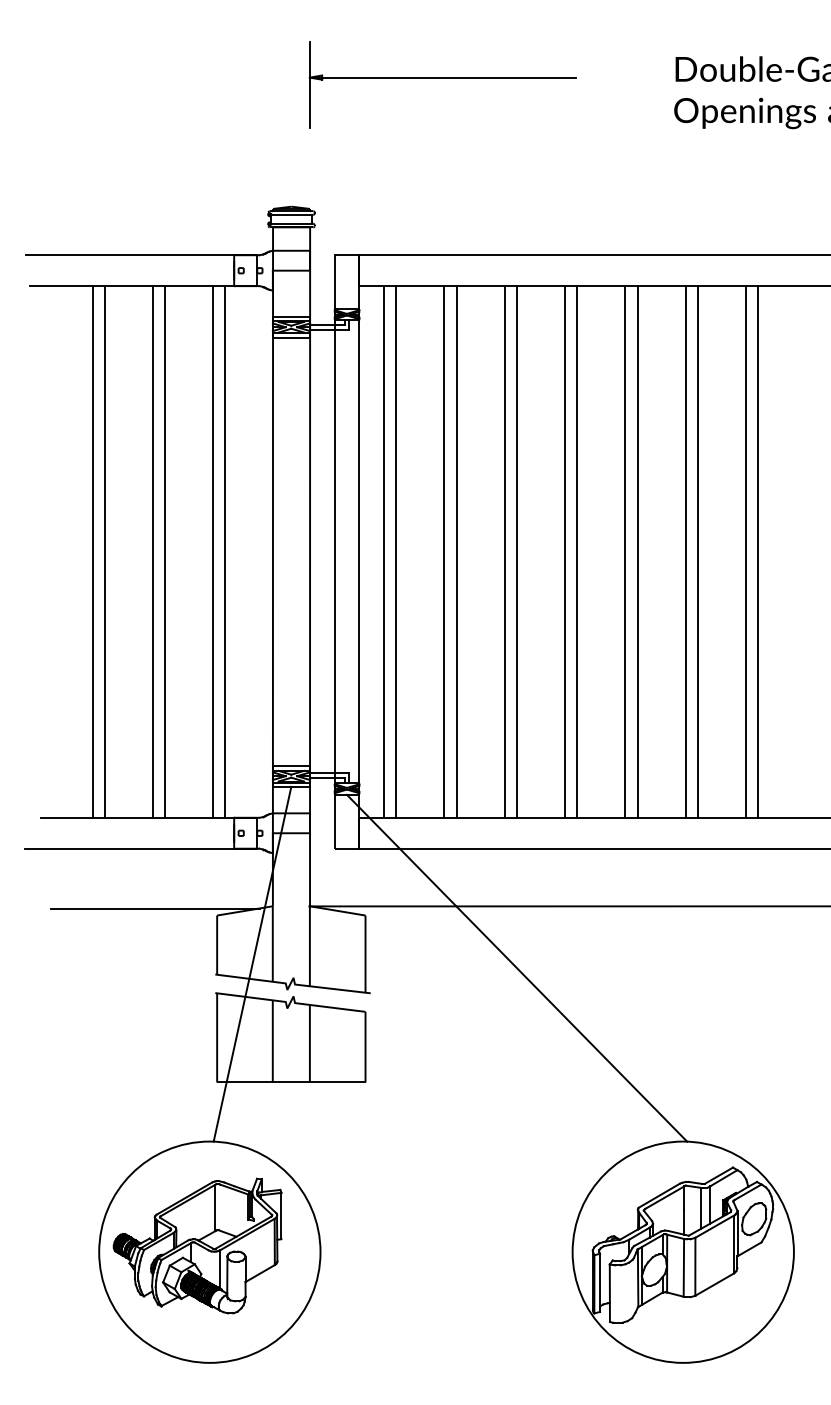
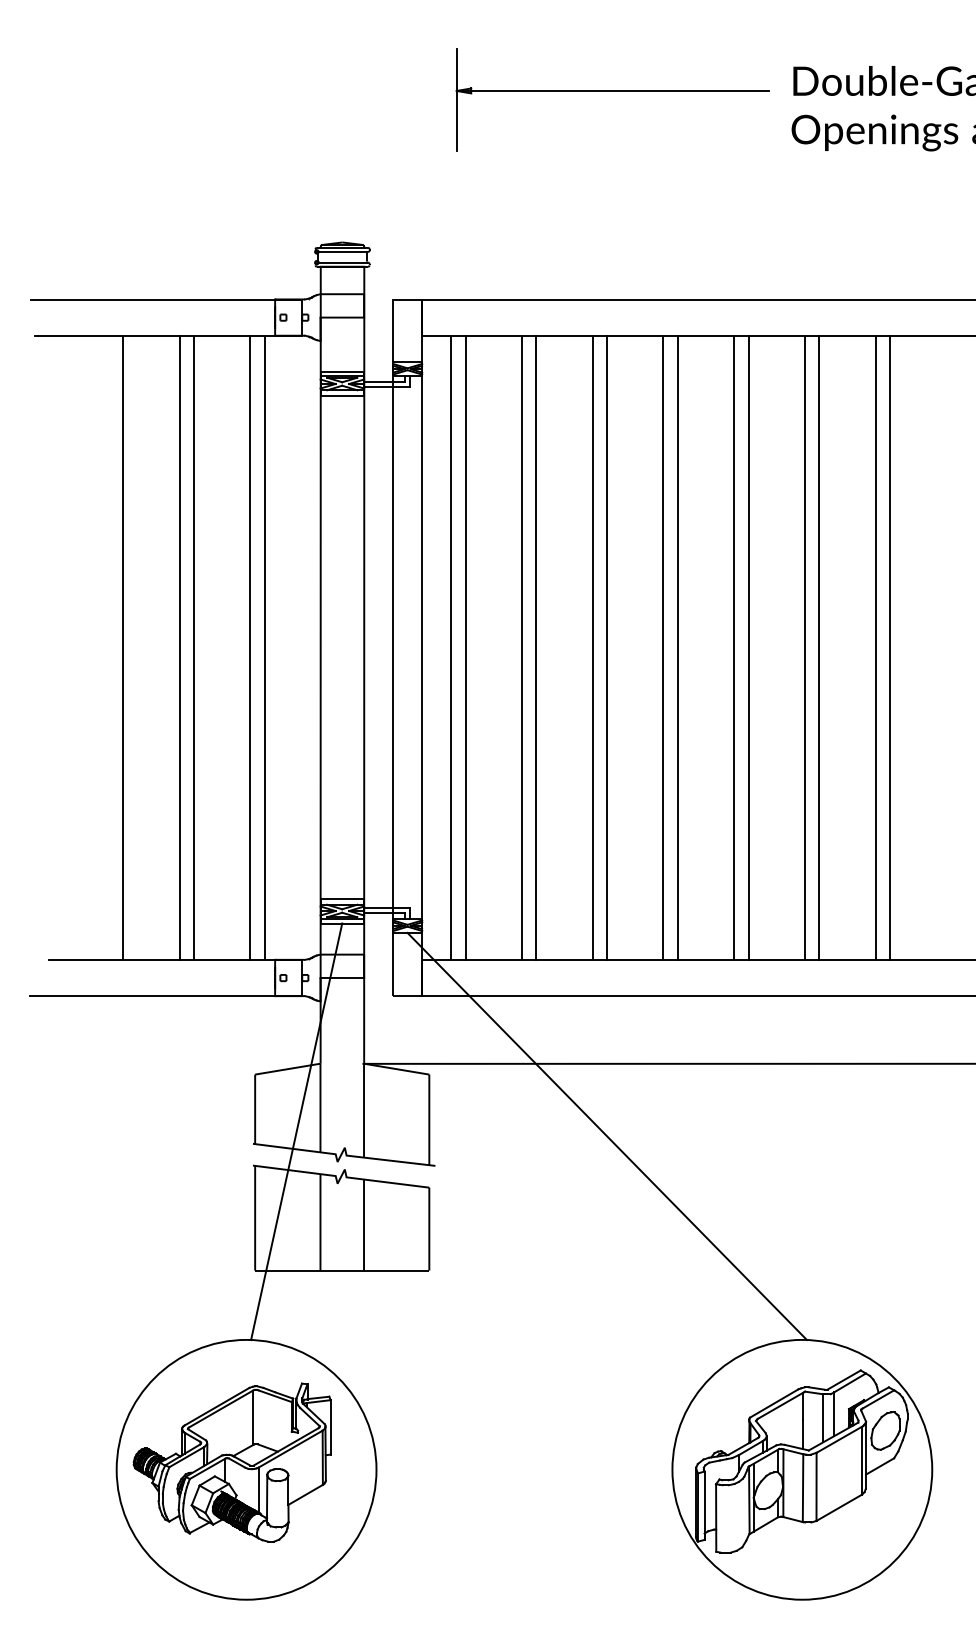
part: (442, 84) -> (612, 99), moved
line: (92, 551) -> (108, 647), removed
line: (155, 909) -> (182, 1067), removed

